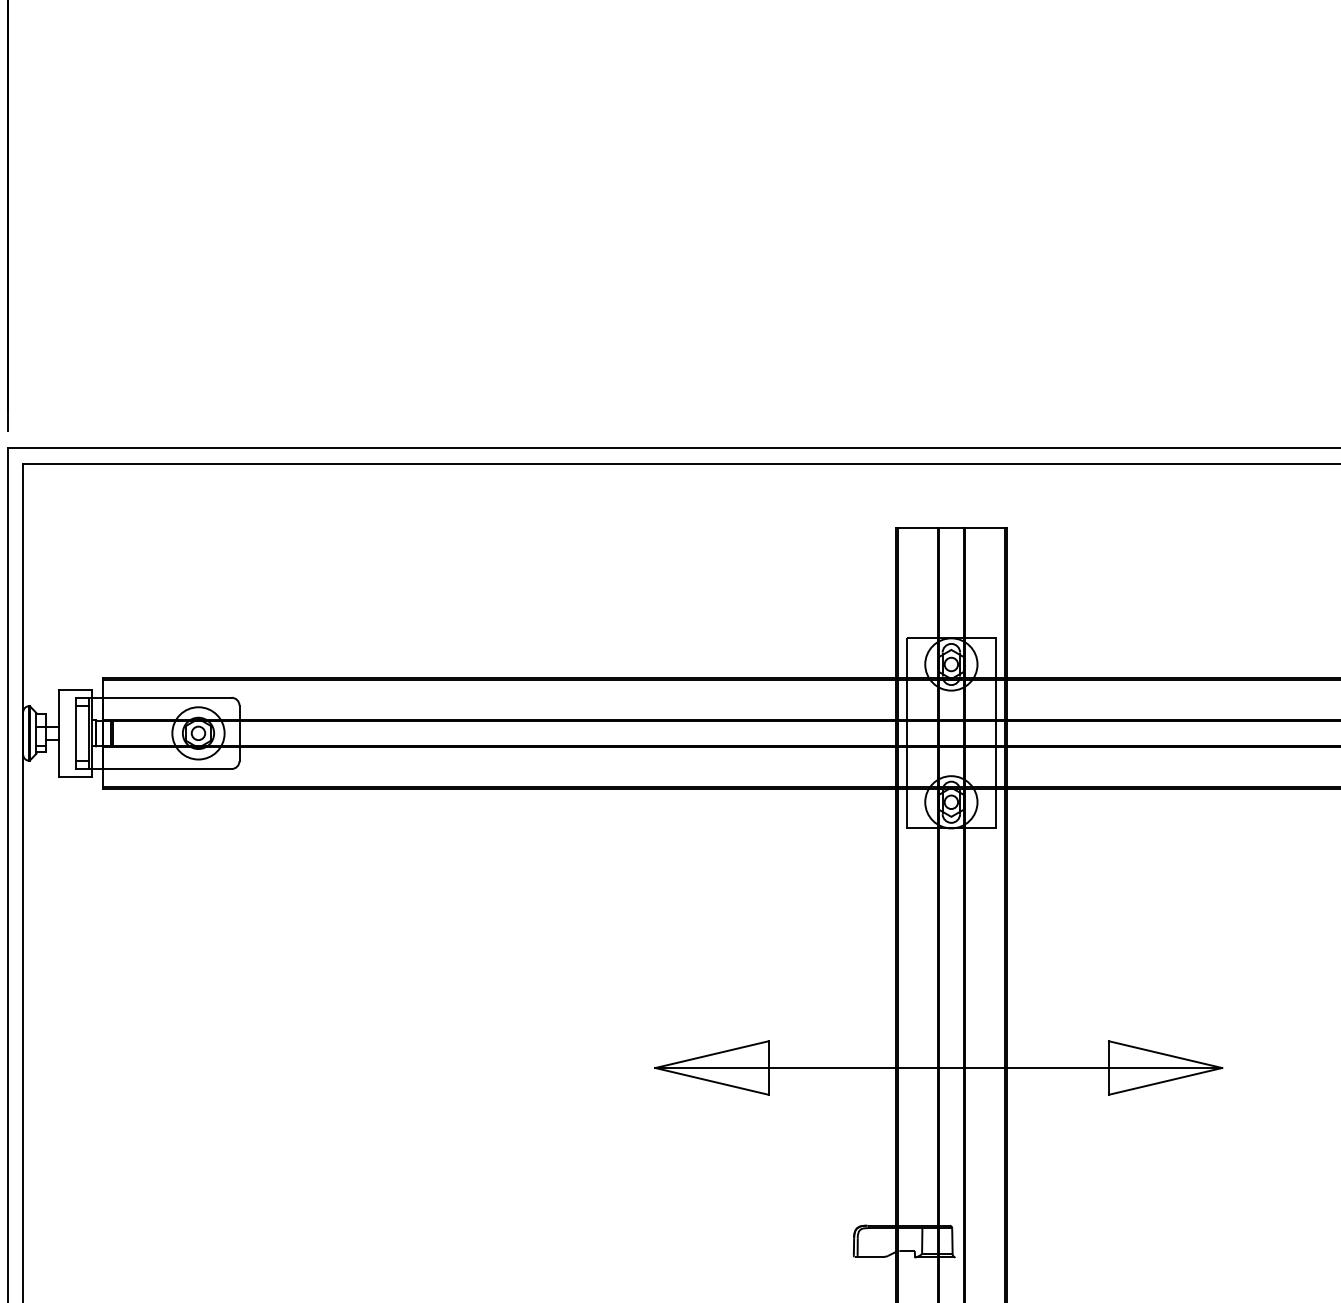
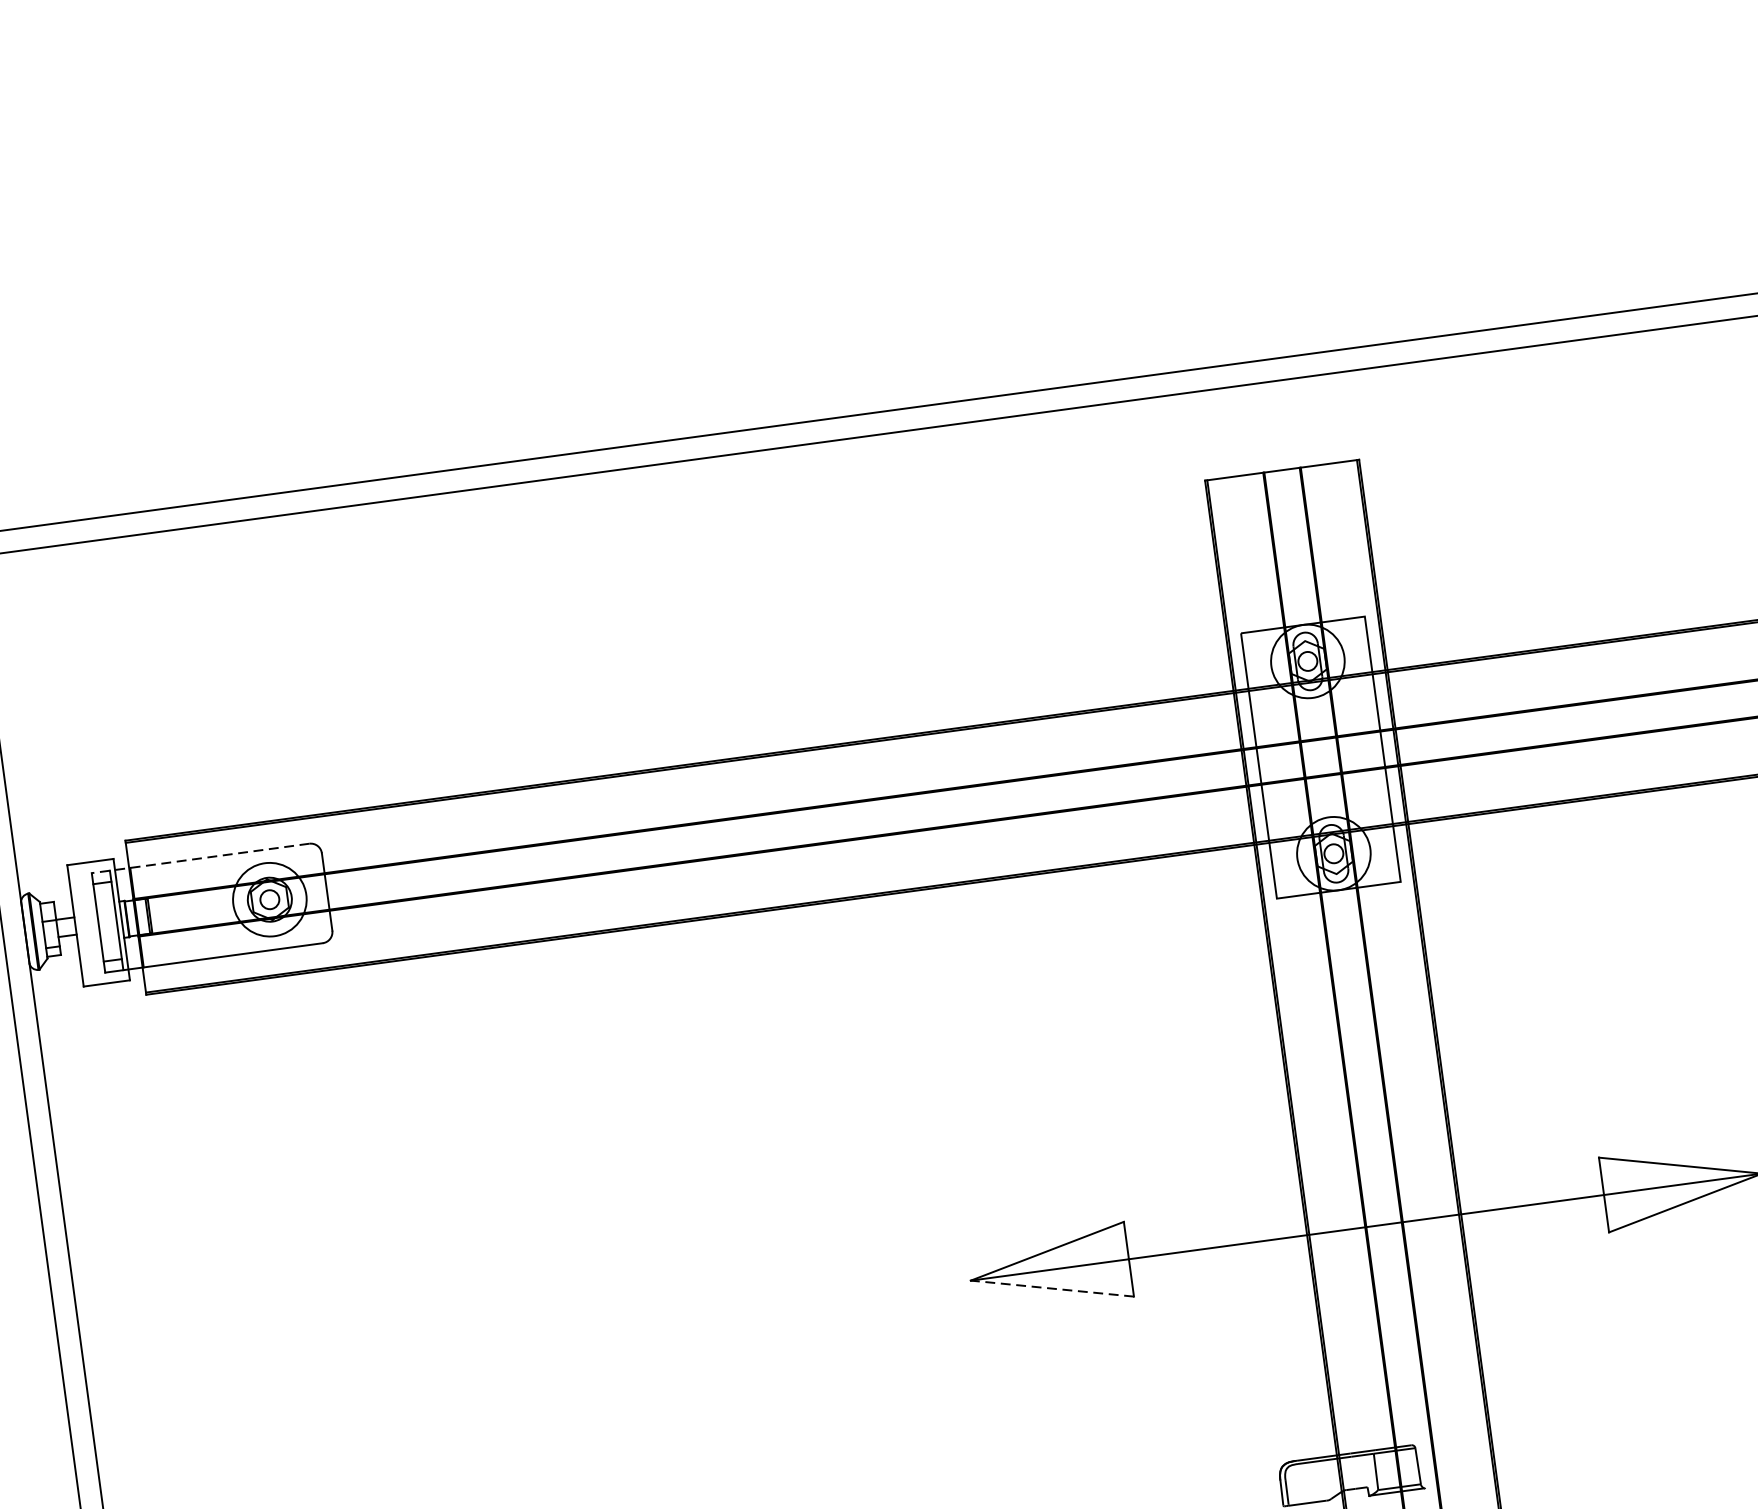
line: (153, 697) -> (200, 858), solid -> dashed
line: (711, 1081) -> (1051, 1288), solid -> dashed

